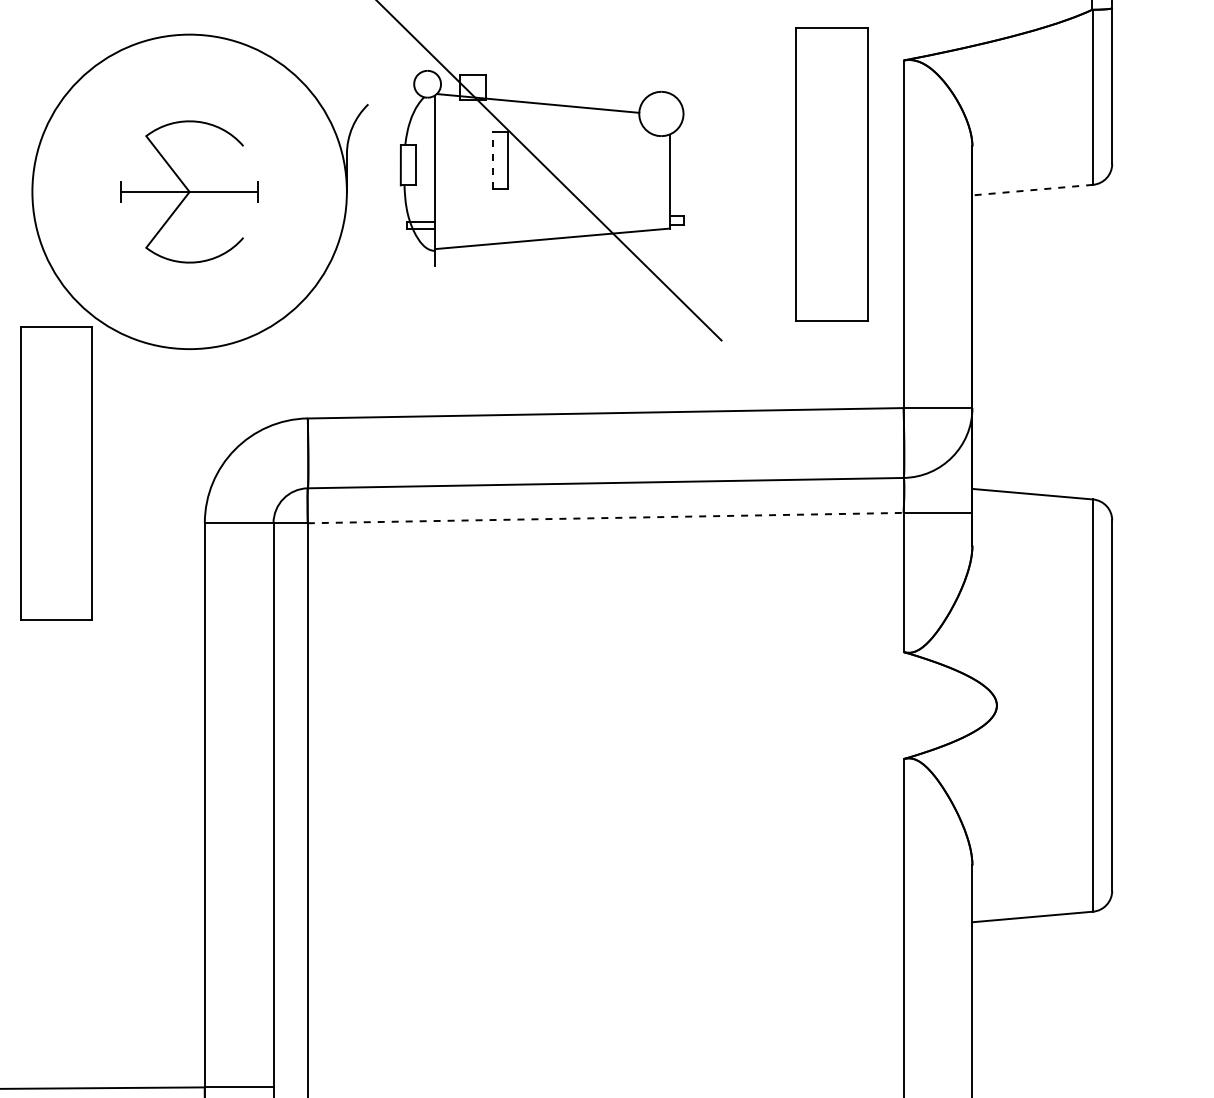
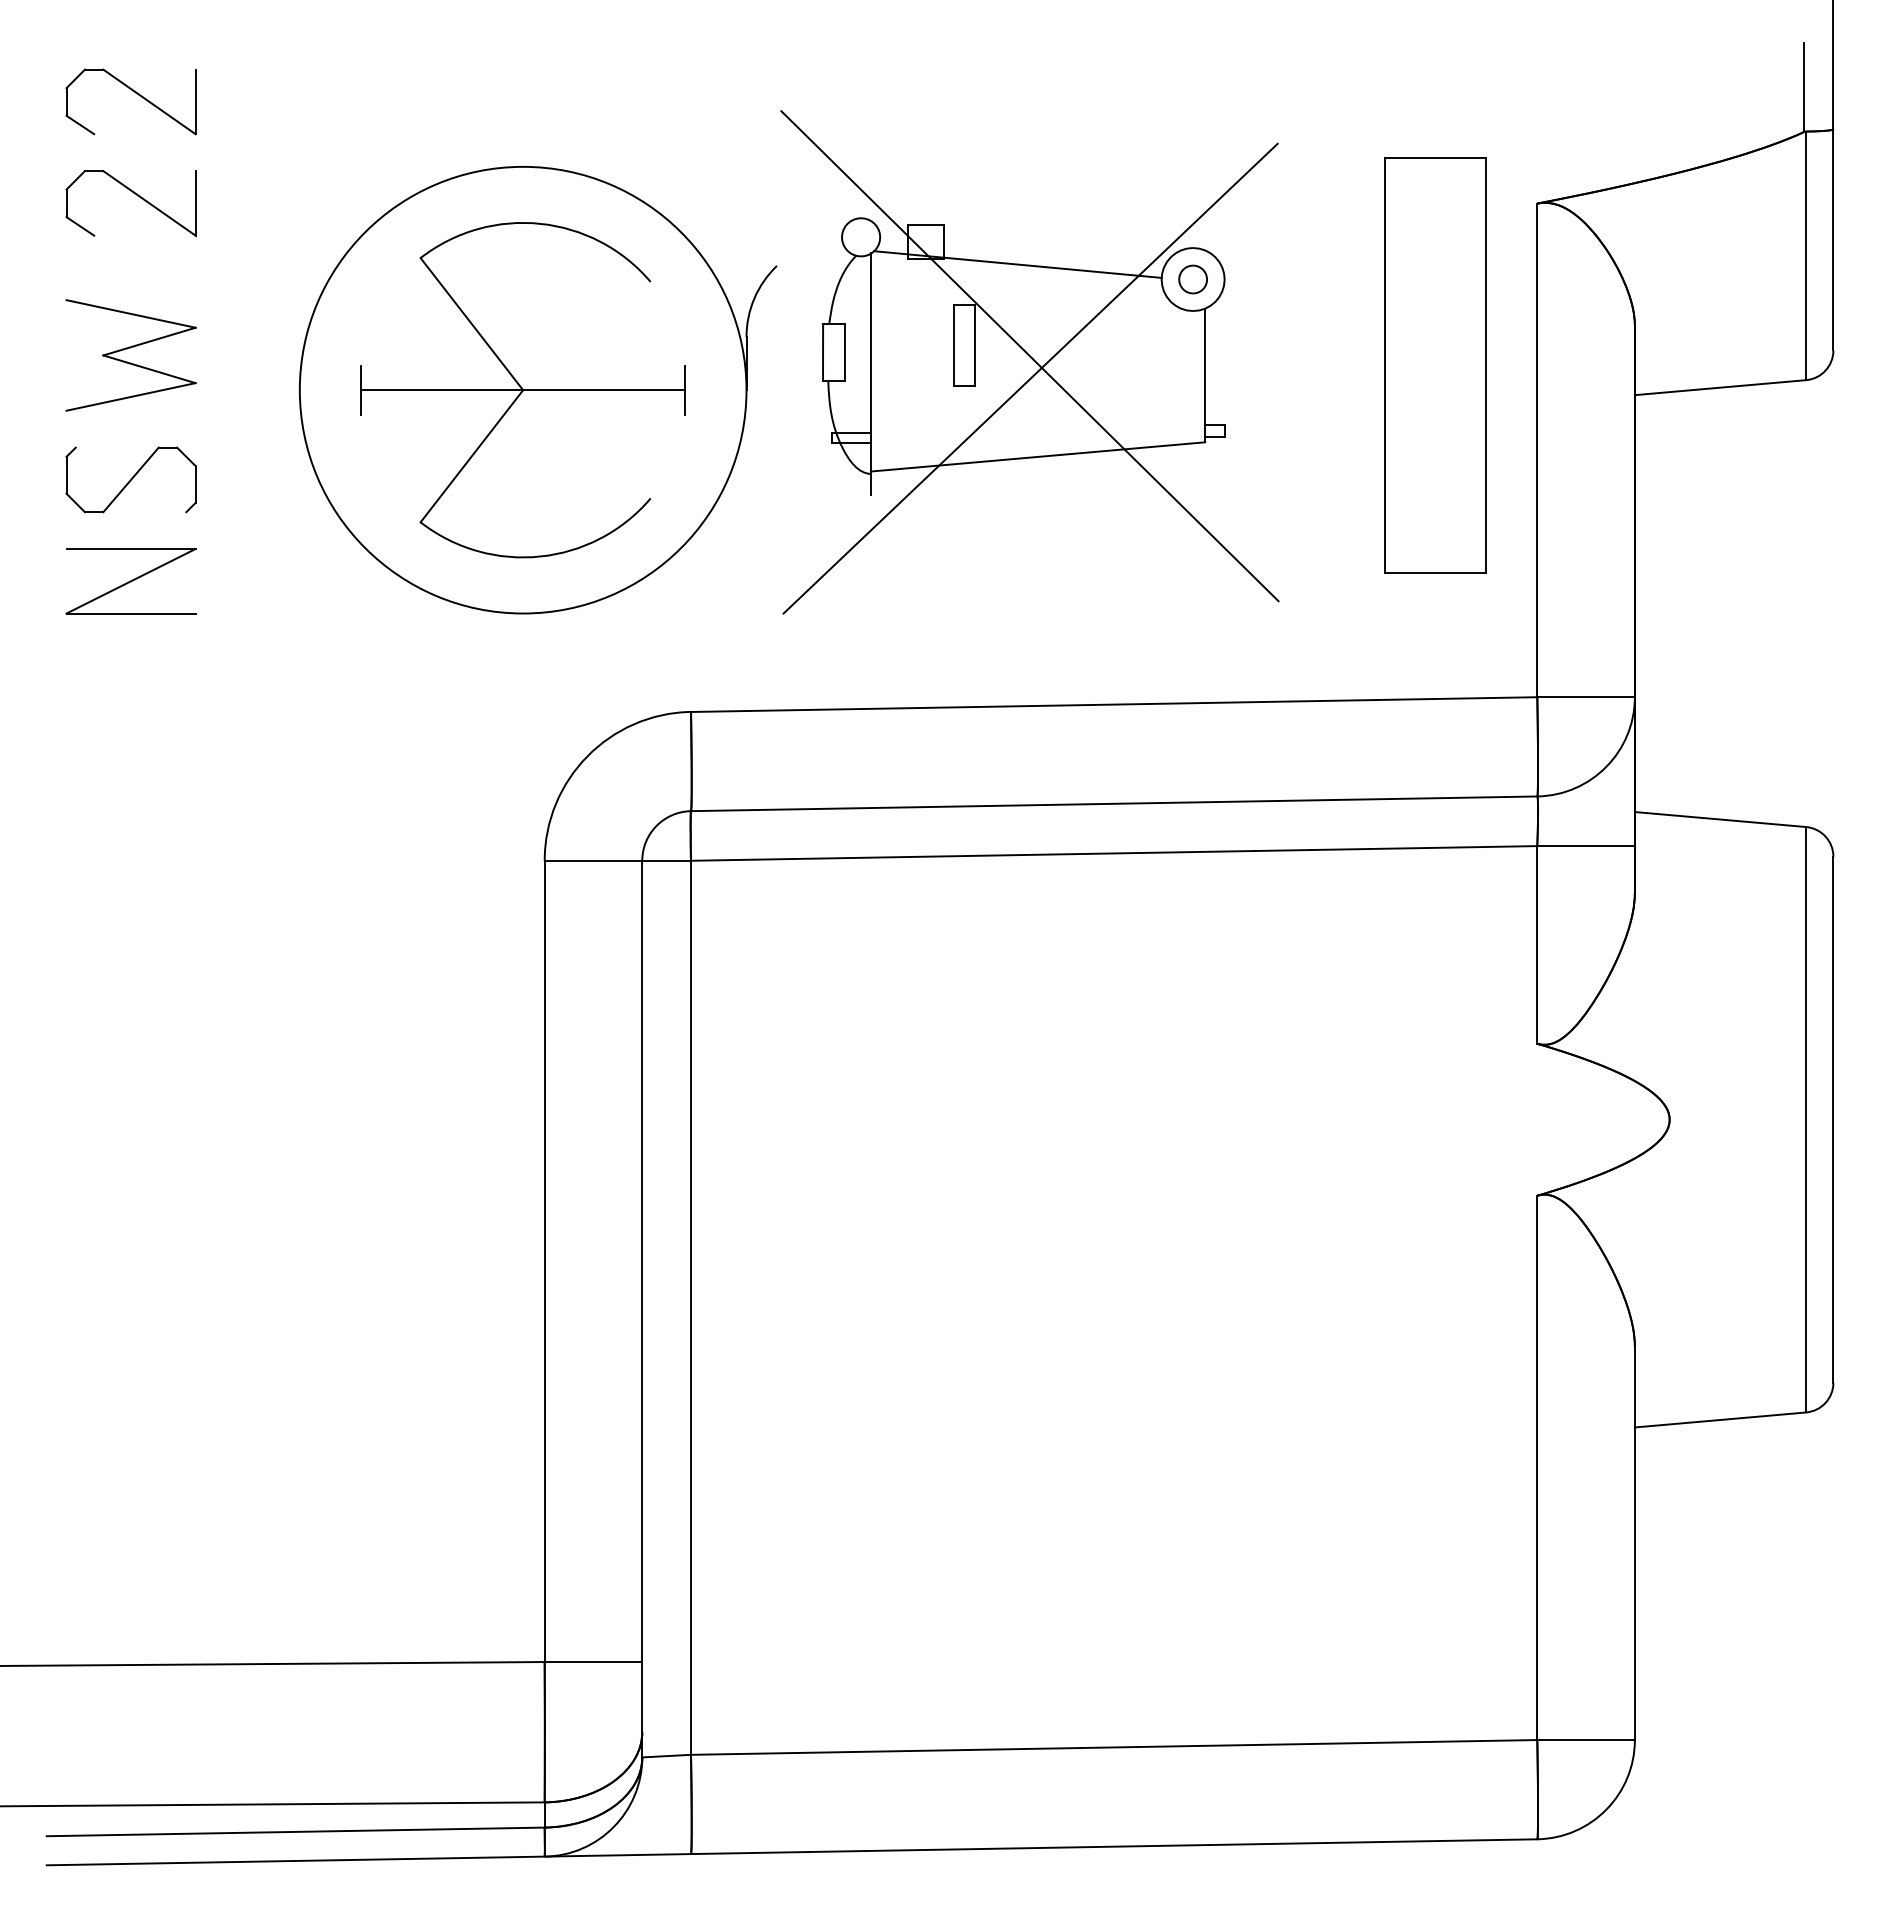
part: (660, 113) -> (1192, 279), added
line: (492, 160) -> (953, 345), dashed -> solid
line: (546, 183) -> (1030, 378), added
line: (1032, 190) -> (1720, 387), dashed -> solid
part: (189, 192) -> (522, 390), size x1.67
part: (56, 473) -> (334, 790), removed
line: (606, 518) -> (1114, 853), dashed -> solid

